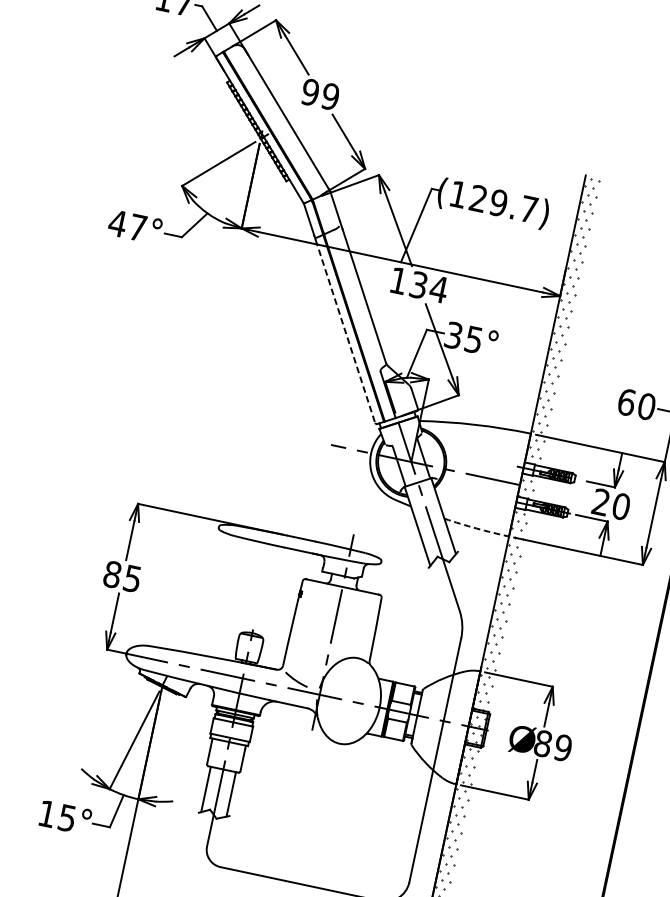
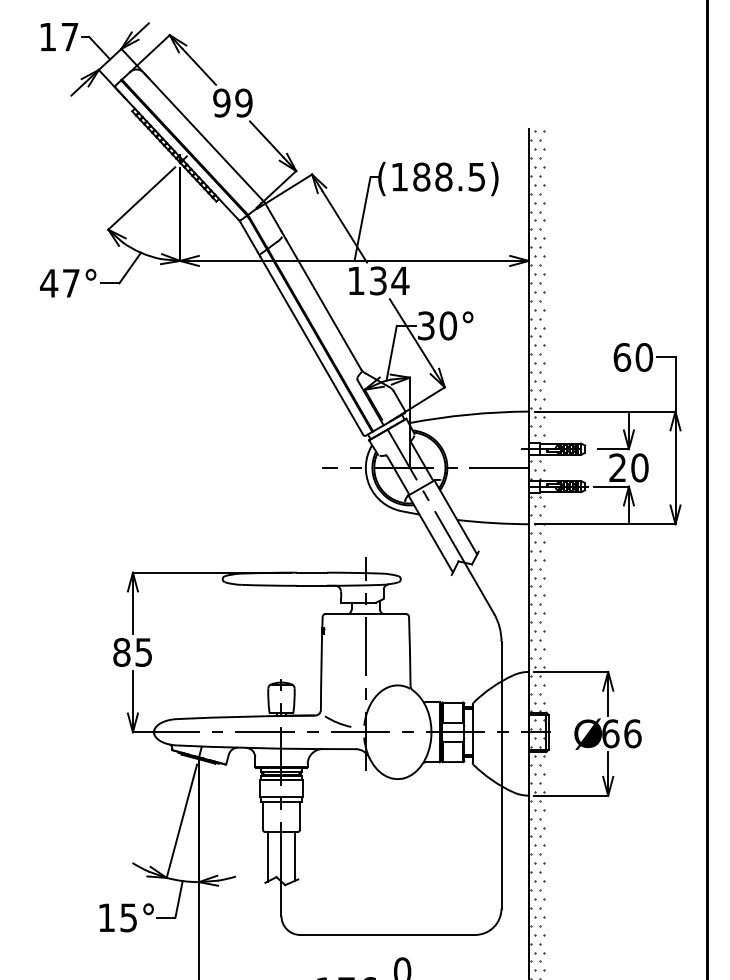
text: (504, 203) -> (449, 176), (129.7) -> (188.5)
line: (345, 332) -> (312, 346), dashed -> solid
text: (474, 339) -> (448, 325), 35° -> 30°
arc: (476, 528) -> (493, 523), dashed -> solid
text: (552, 745) -> (621, 733), 89 -> 66

